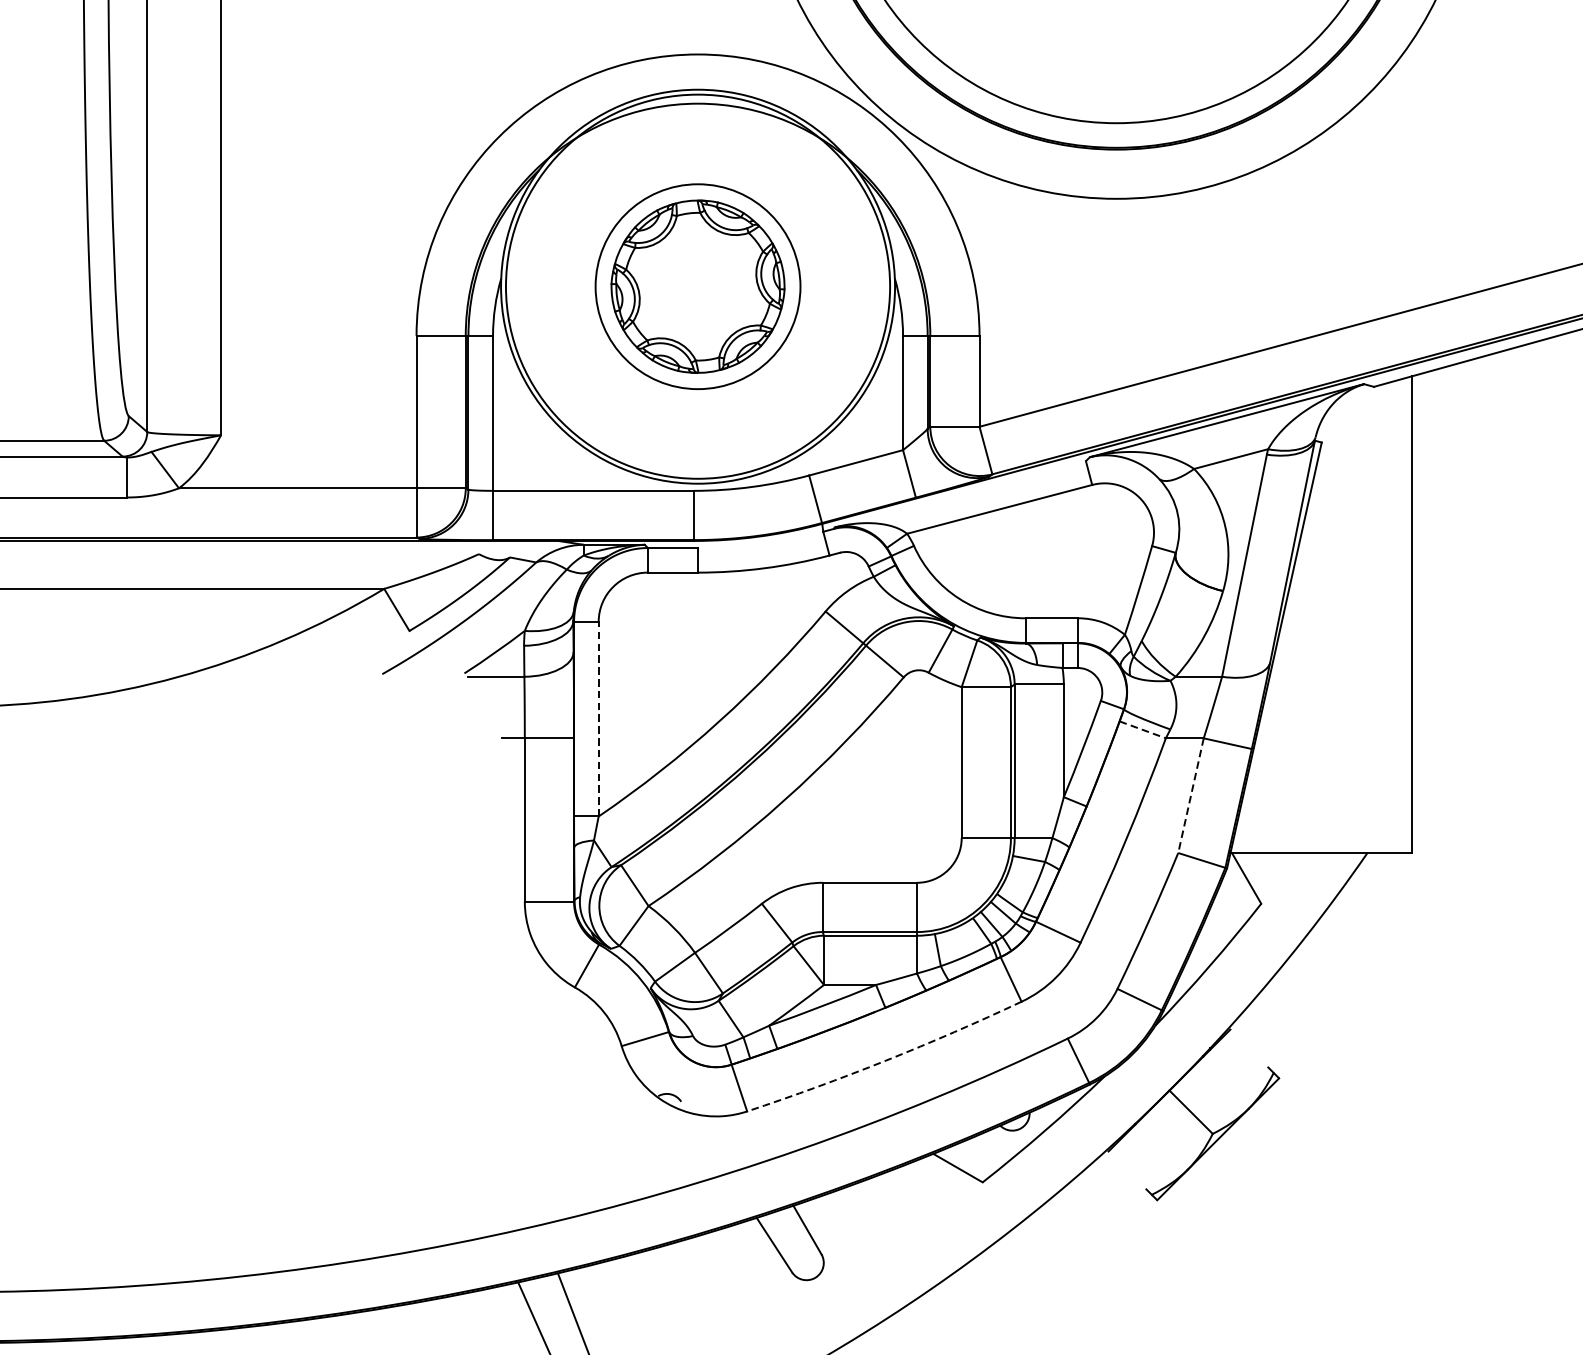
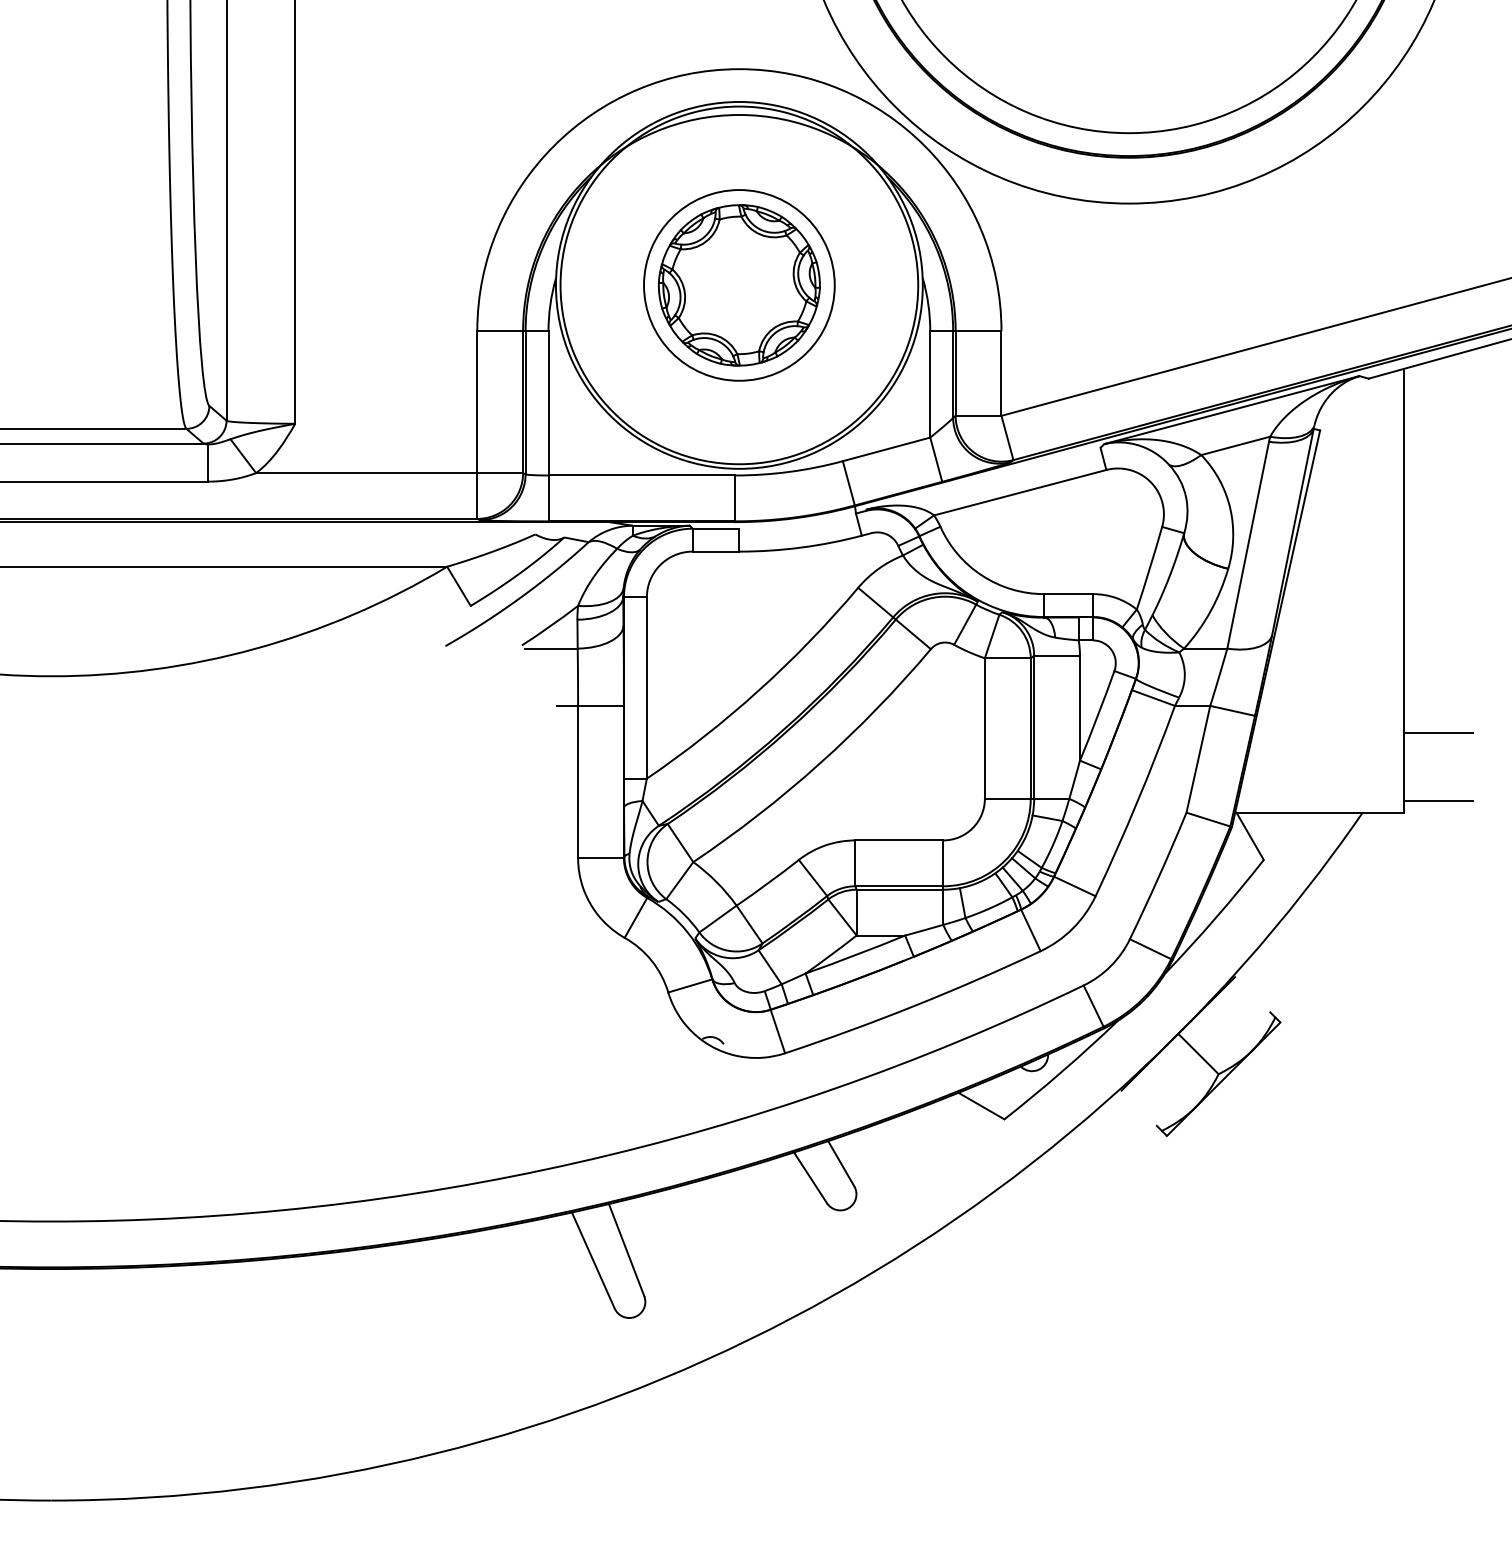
line: (598, 719) -> (646, 688), dashed -> solid
line: (1142, 730) -> (1153, 698), dashed -> solid
line: (1448, 766) -> (1438, 732), added
line: (1191, 795) -> (1198, 759), dashed -> solid
line: (1448, 840) -> (1438, 801), added
arc: (886, 1061) -> (914, 1006), dashed -> solid

